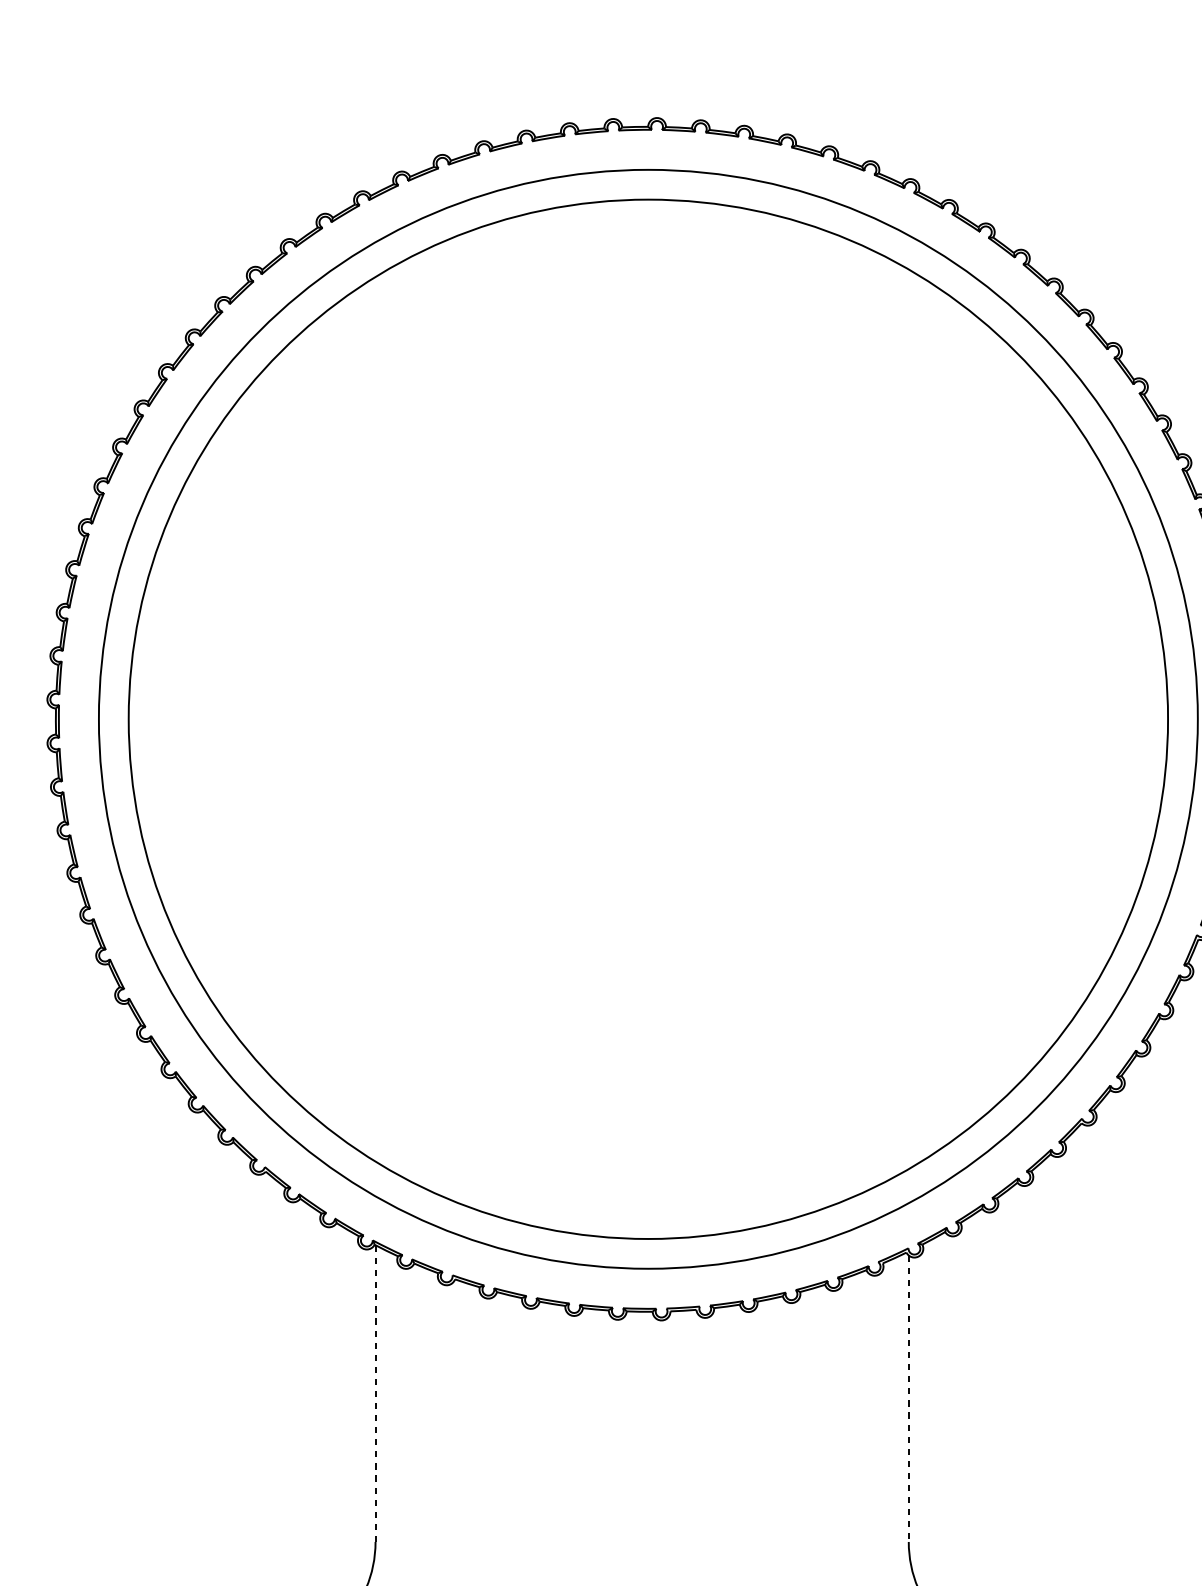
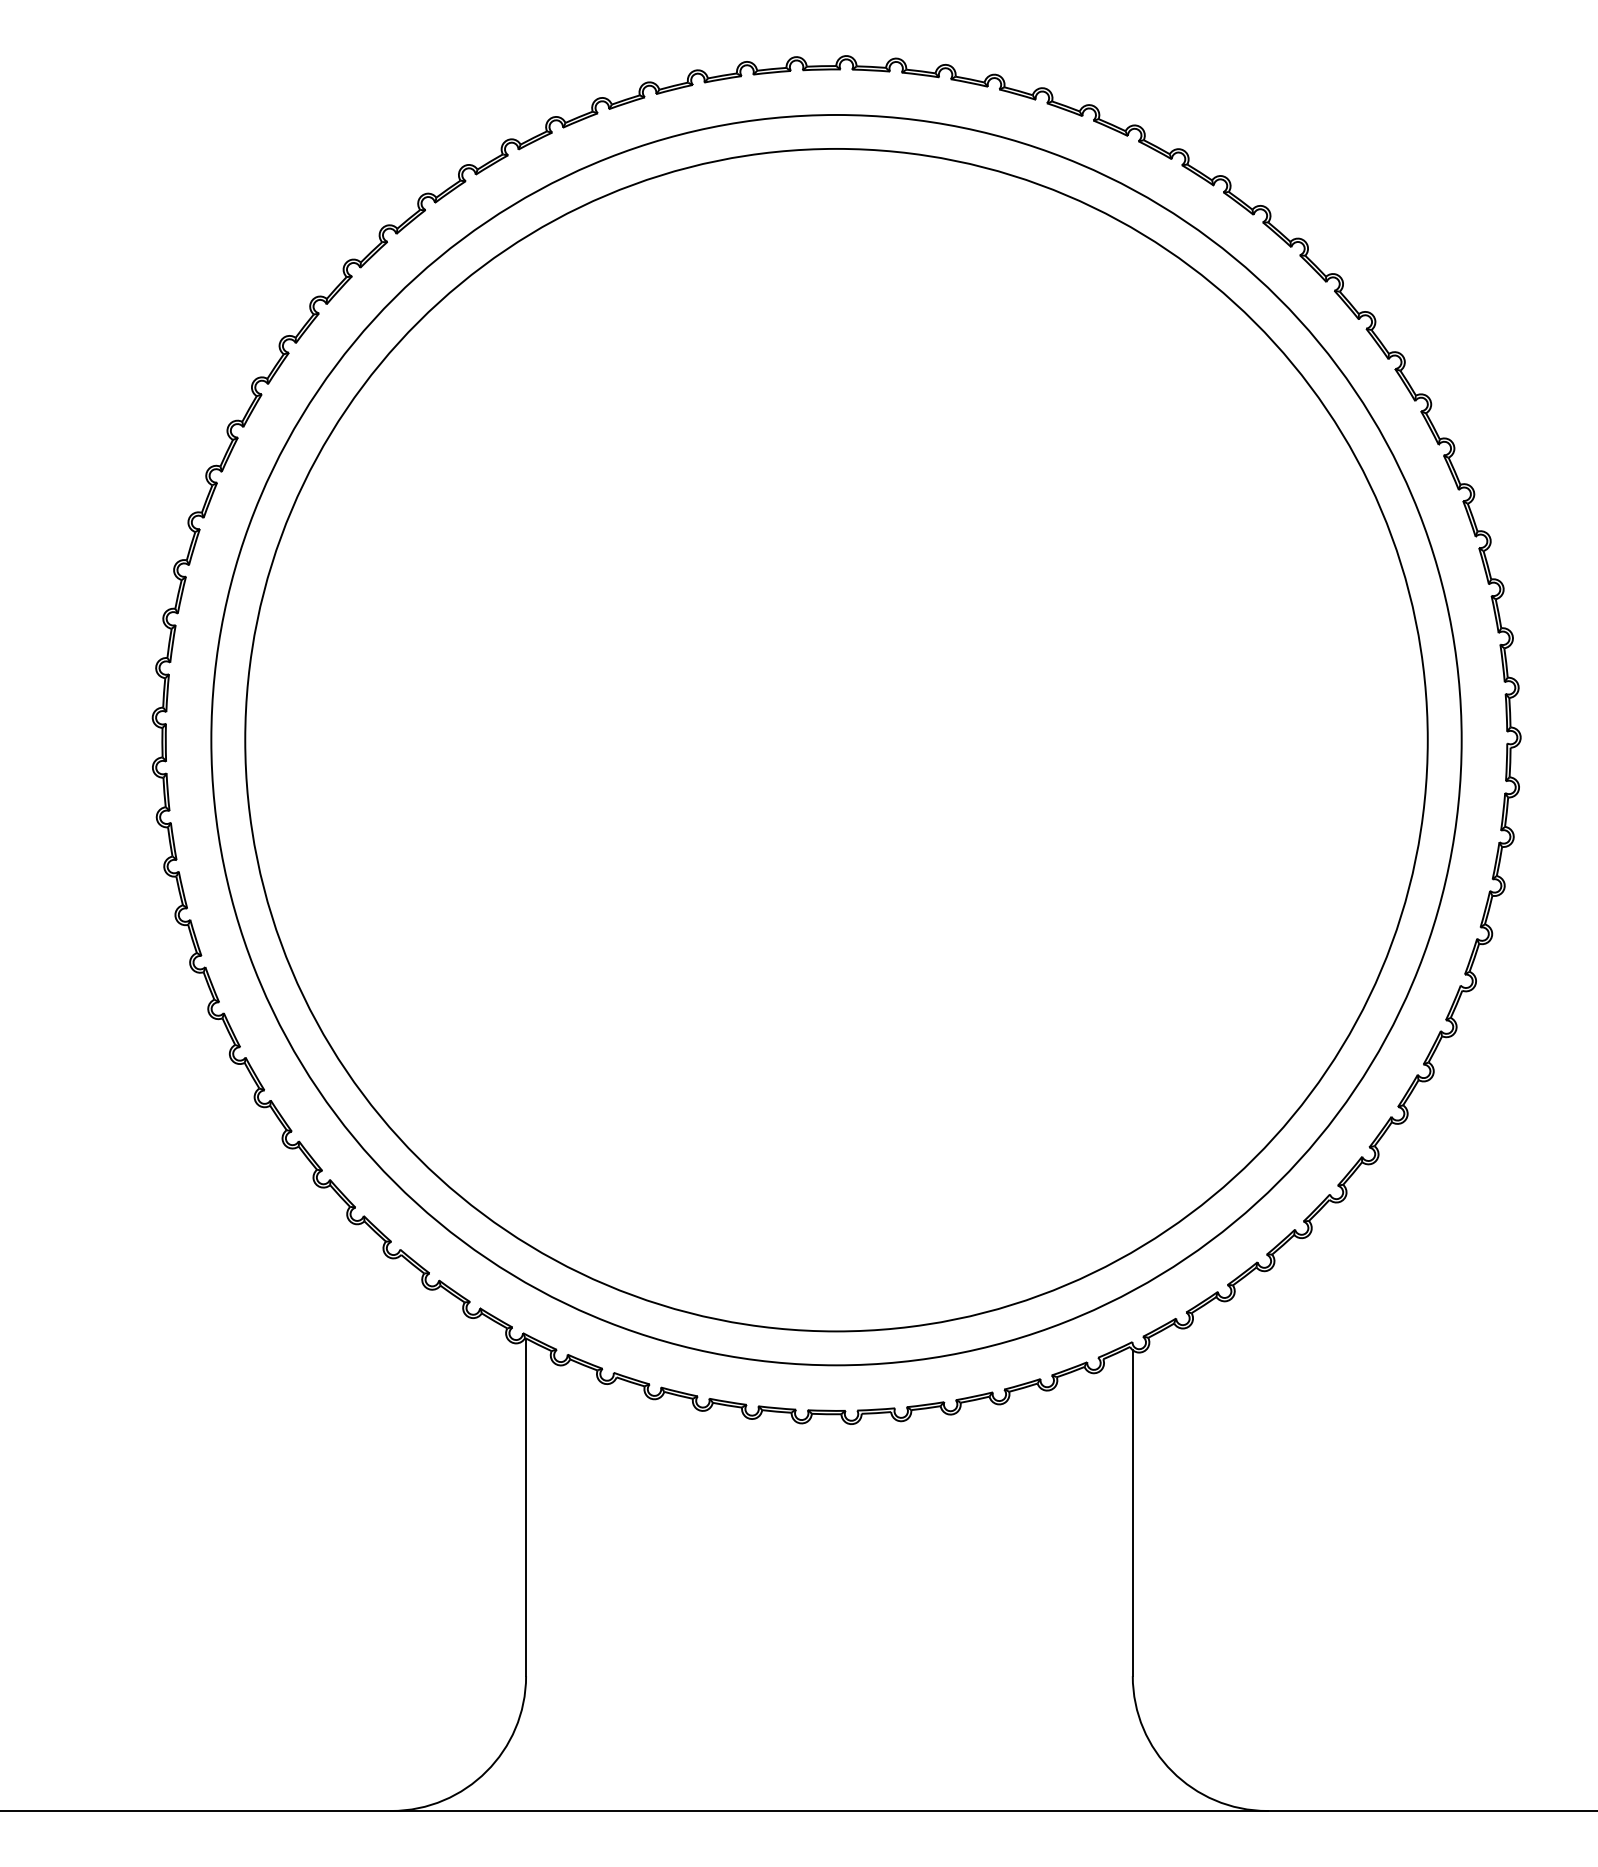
line: (375, 1393) -> (526, 1507), dashed -> solid
line: (908, 1399) -> (1132, 1513), dashed -> solid

